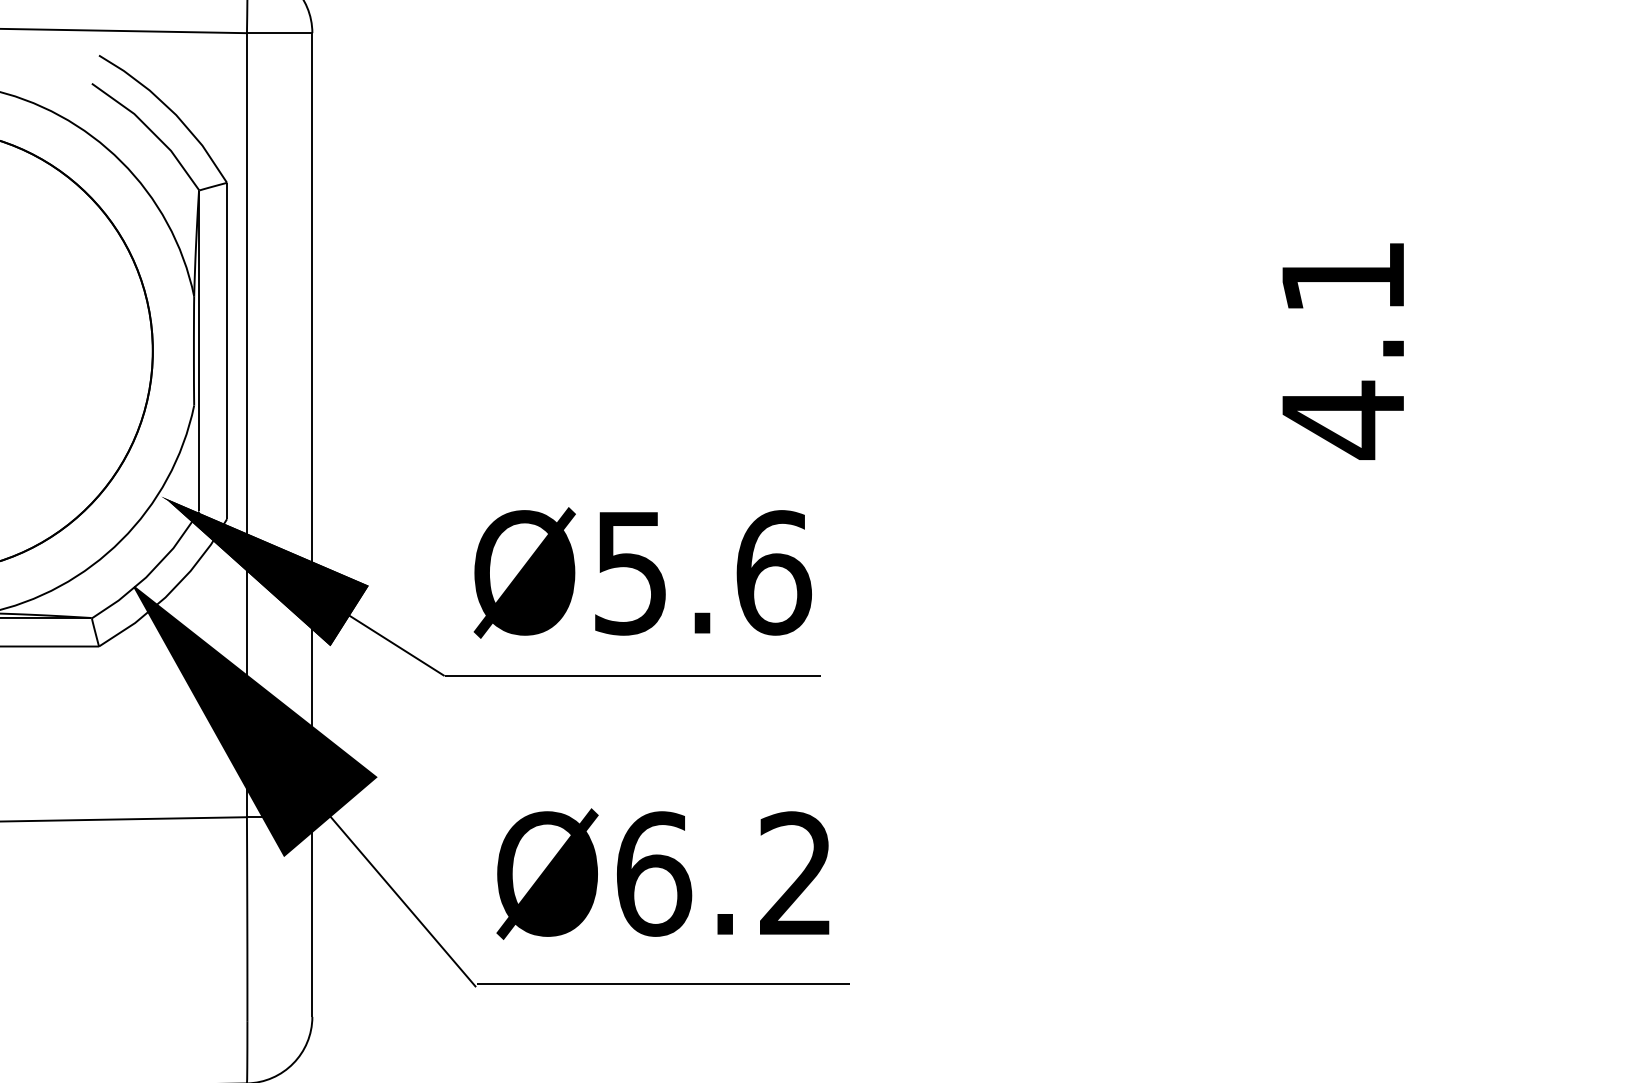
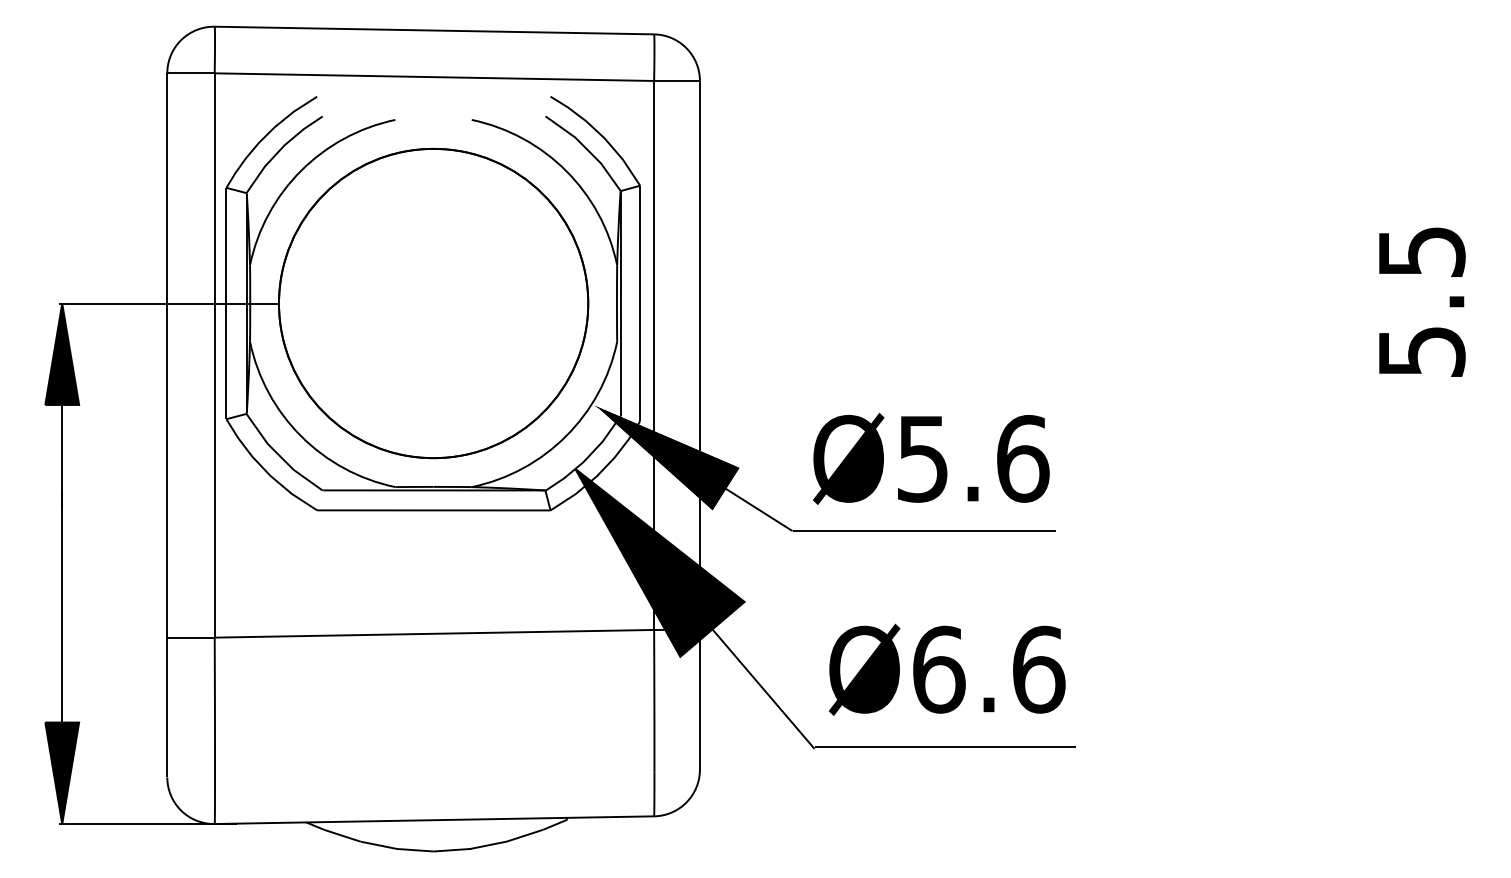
text: (1344, 350) -> (1422, 303), 4.1 -> 5.5
text: (797, 873) -> (1039, 669), Ø6.2 -> Ø6.6

